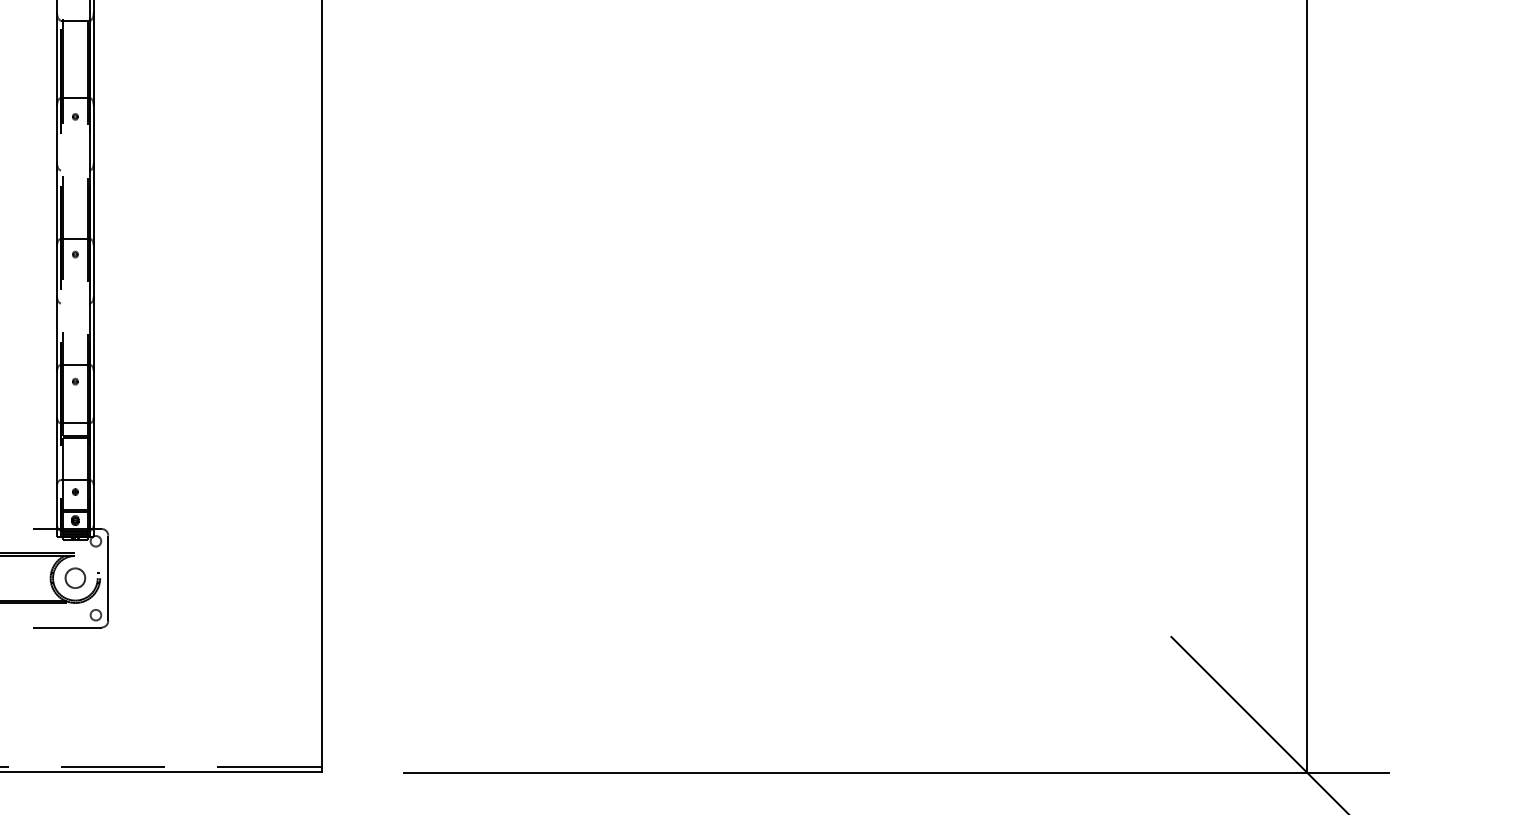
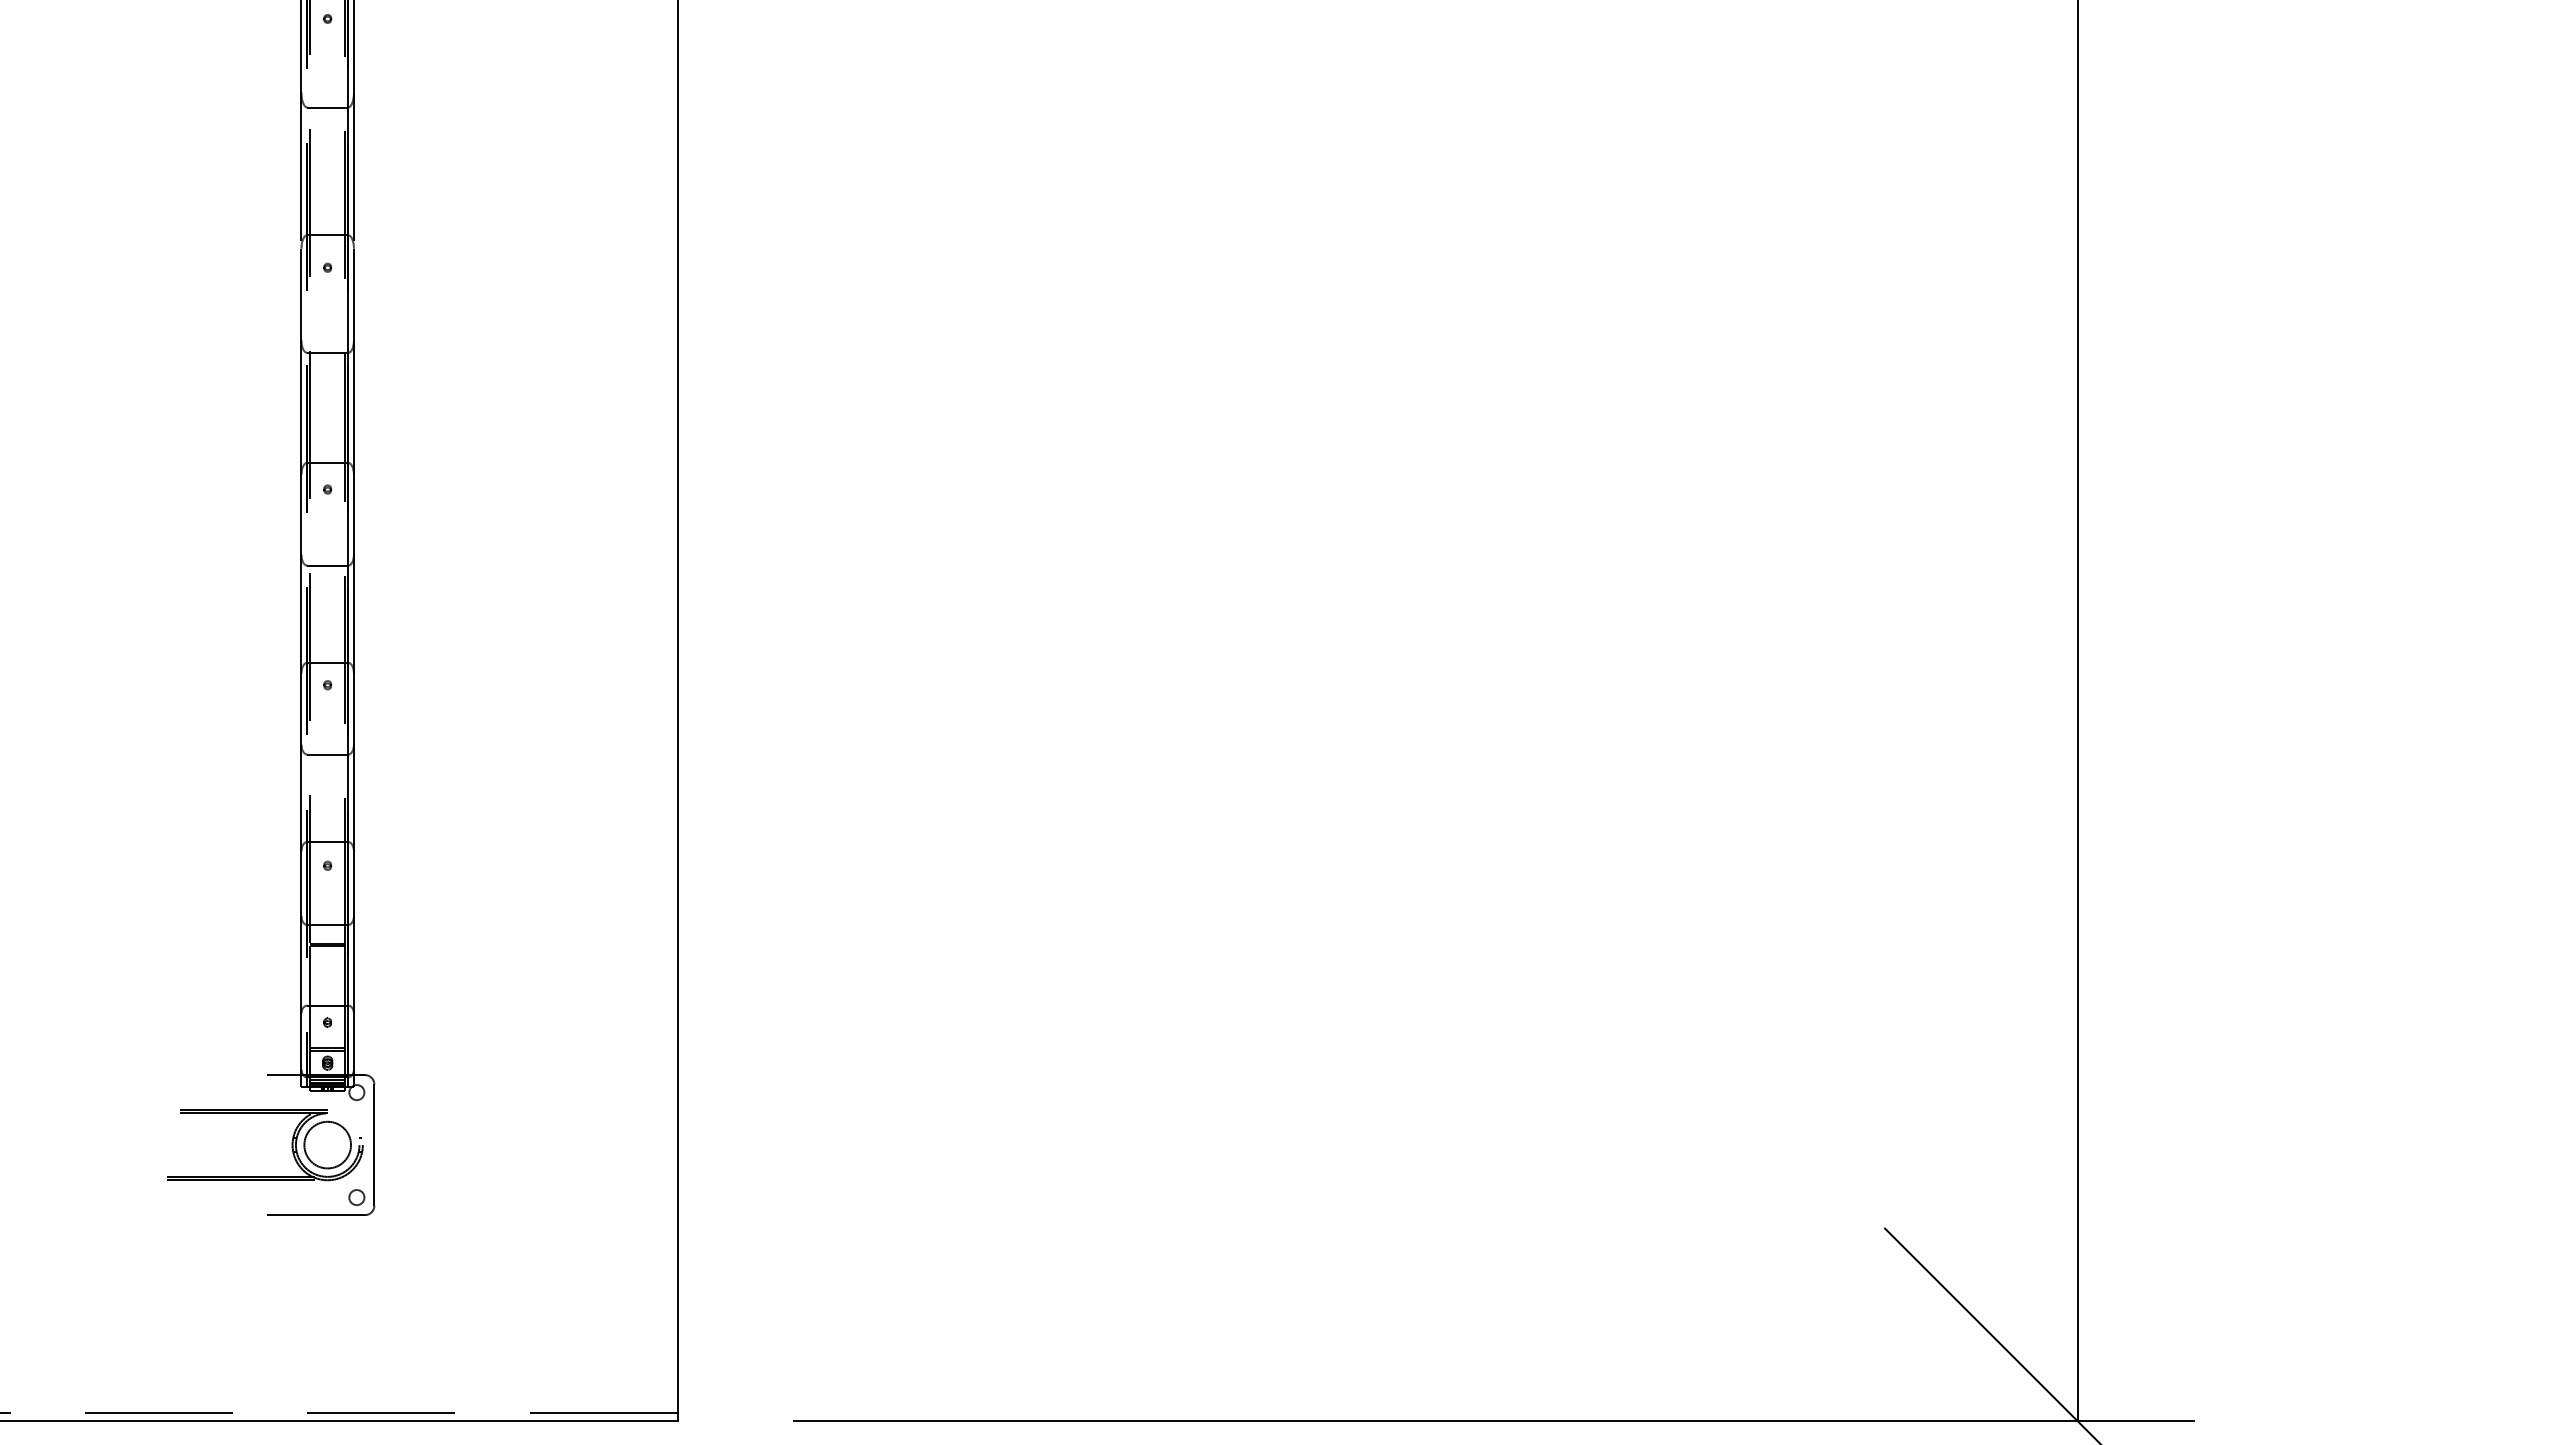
line: (75, 170) -> (327, 565), added
line: (75, 303) -> (327, 754), added
circle: (75, 577) -> (327, 1144), size x1.67

